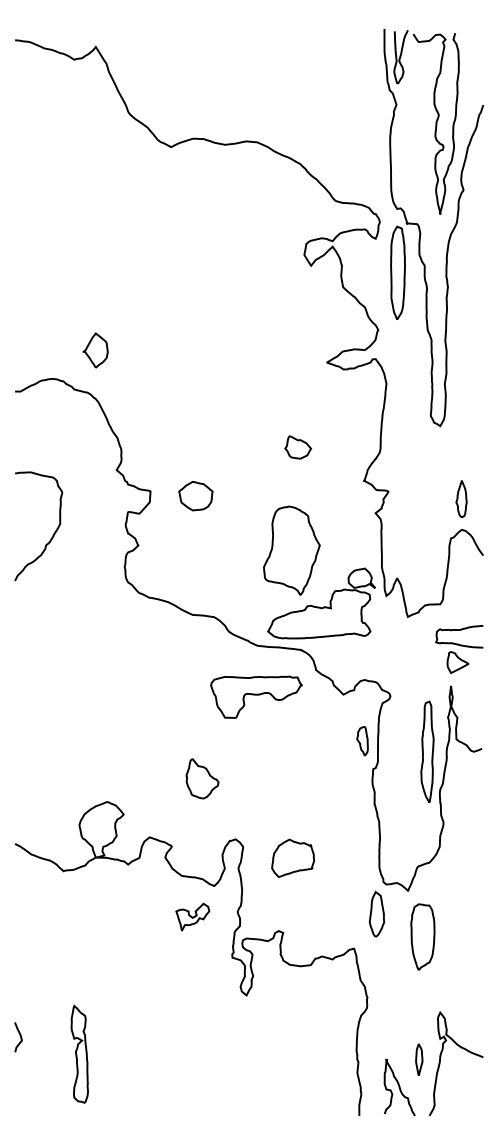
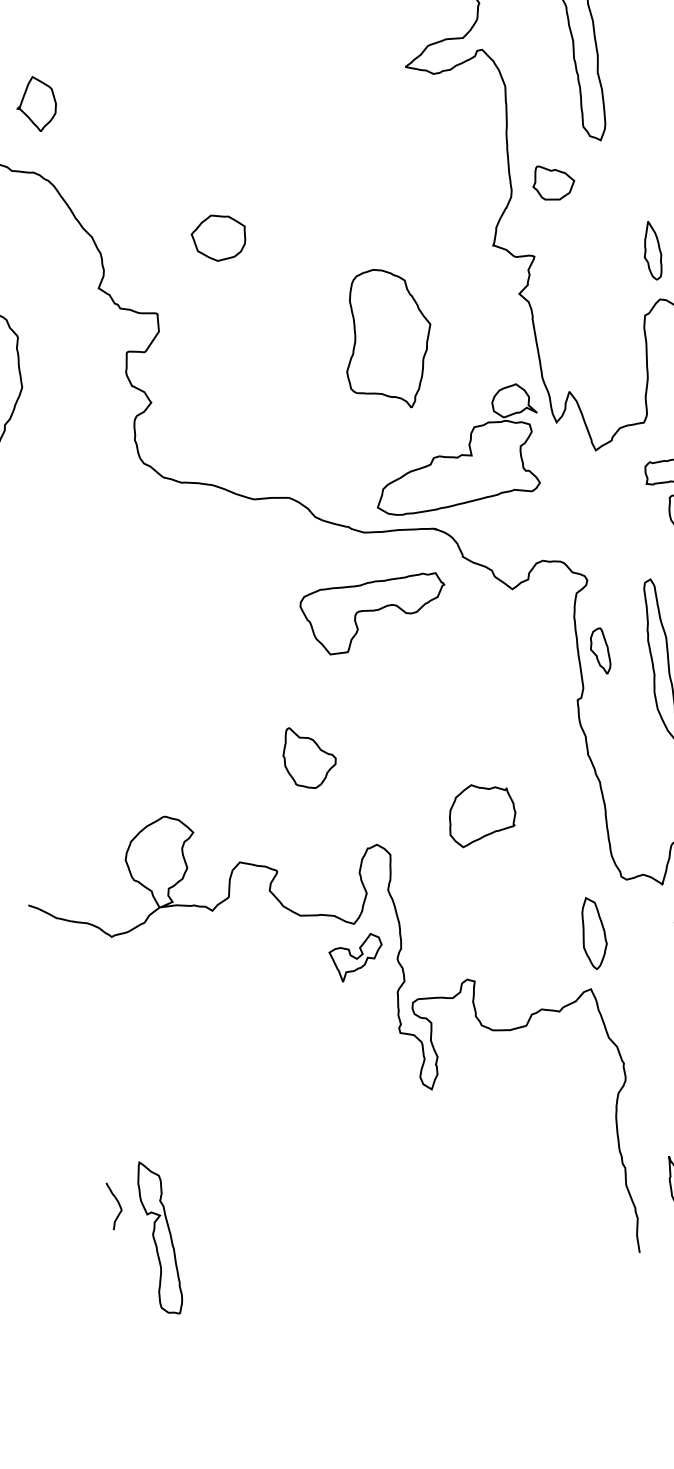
part: (298, 447) -> (554, 182), moved
part: (195, 496) -> (218, 238), moved
part: (291, 550) -> (386, 339), moved
part: (362, 741) -> (599, 651), moved
part: (293, 857) -> (481, 812), moved
part: (376, 913) -> (592, 931), moved
part: (192, 916) -> (356, 956), moved
curve: (20, 1037) -> (118, 1205), moved
part: (79, 1053) -> (159, 1236), moved

